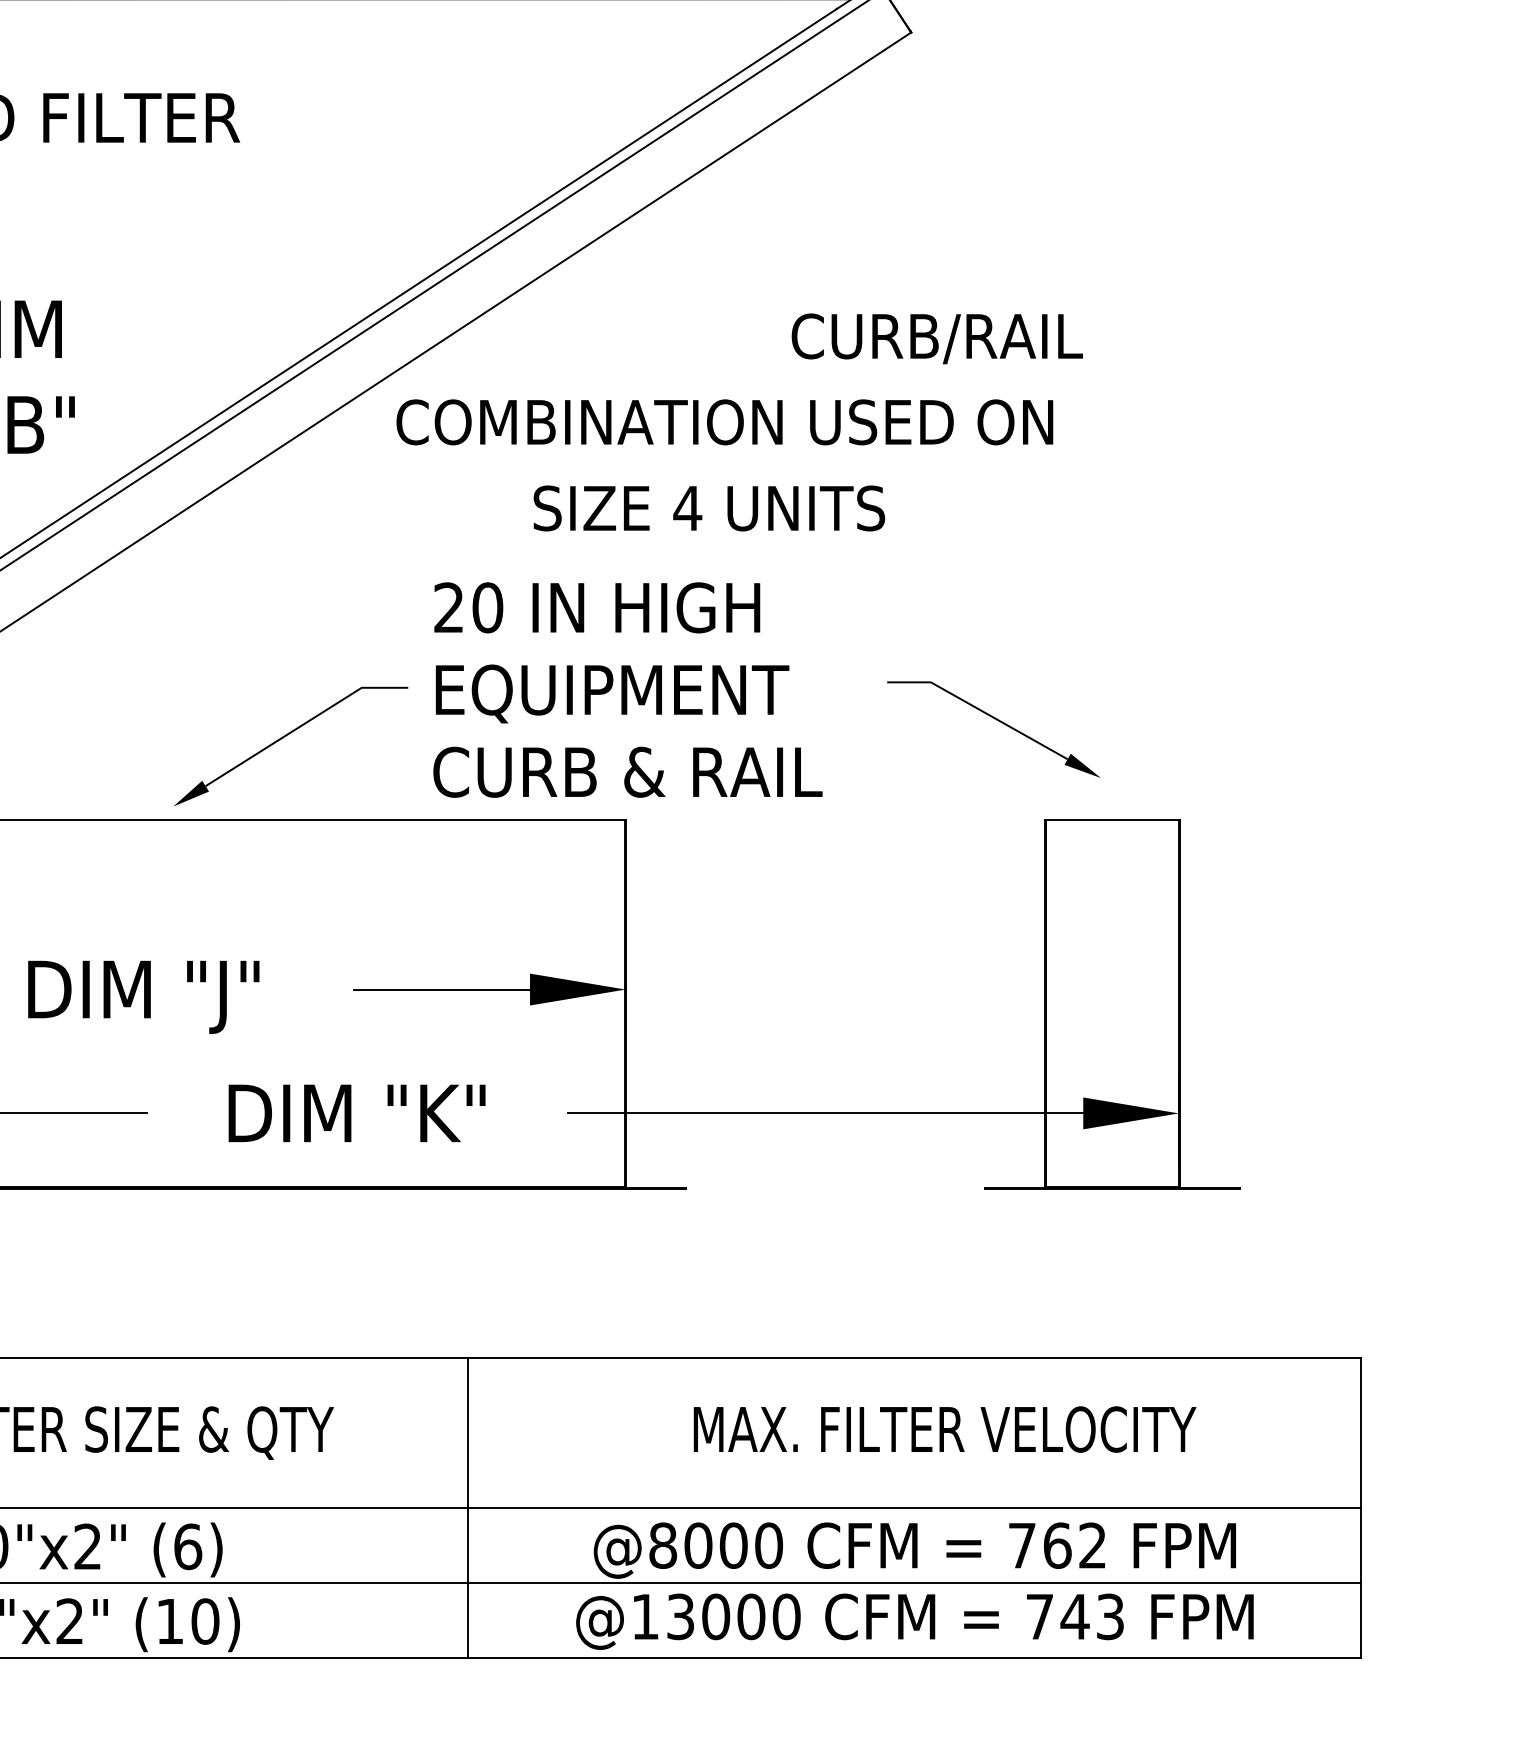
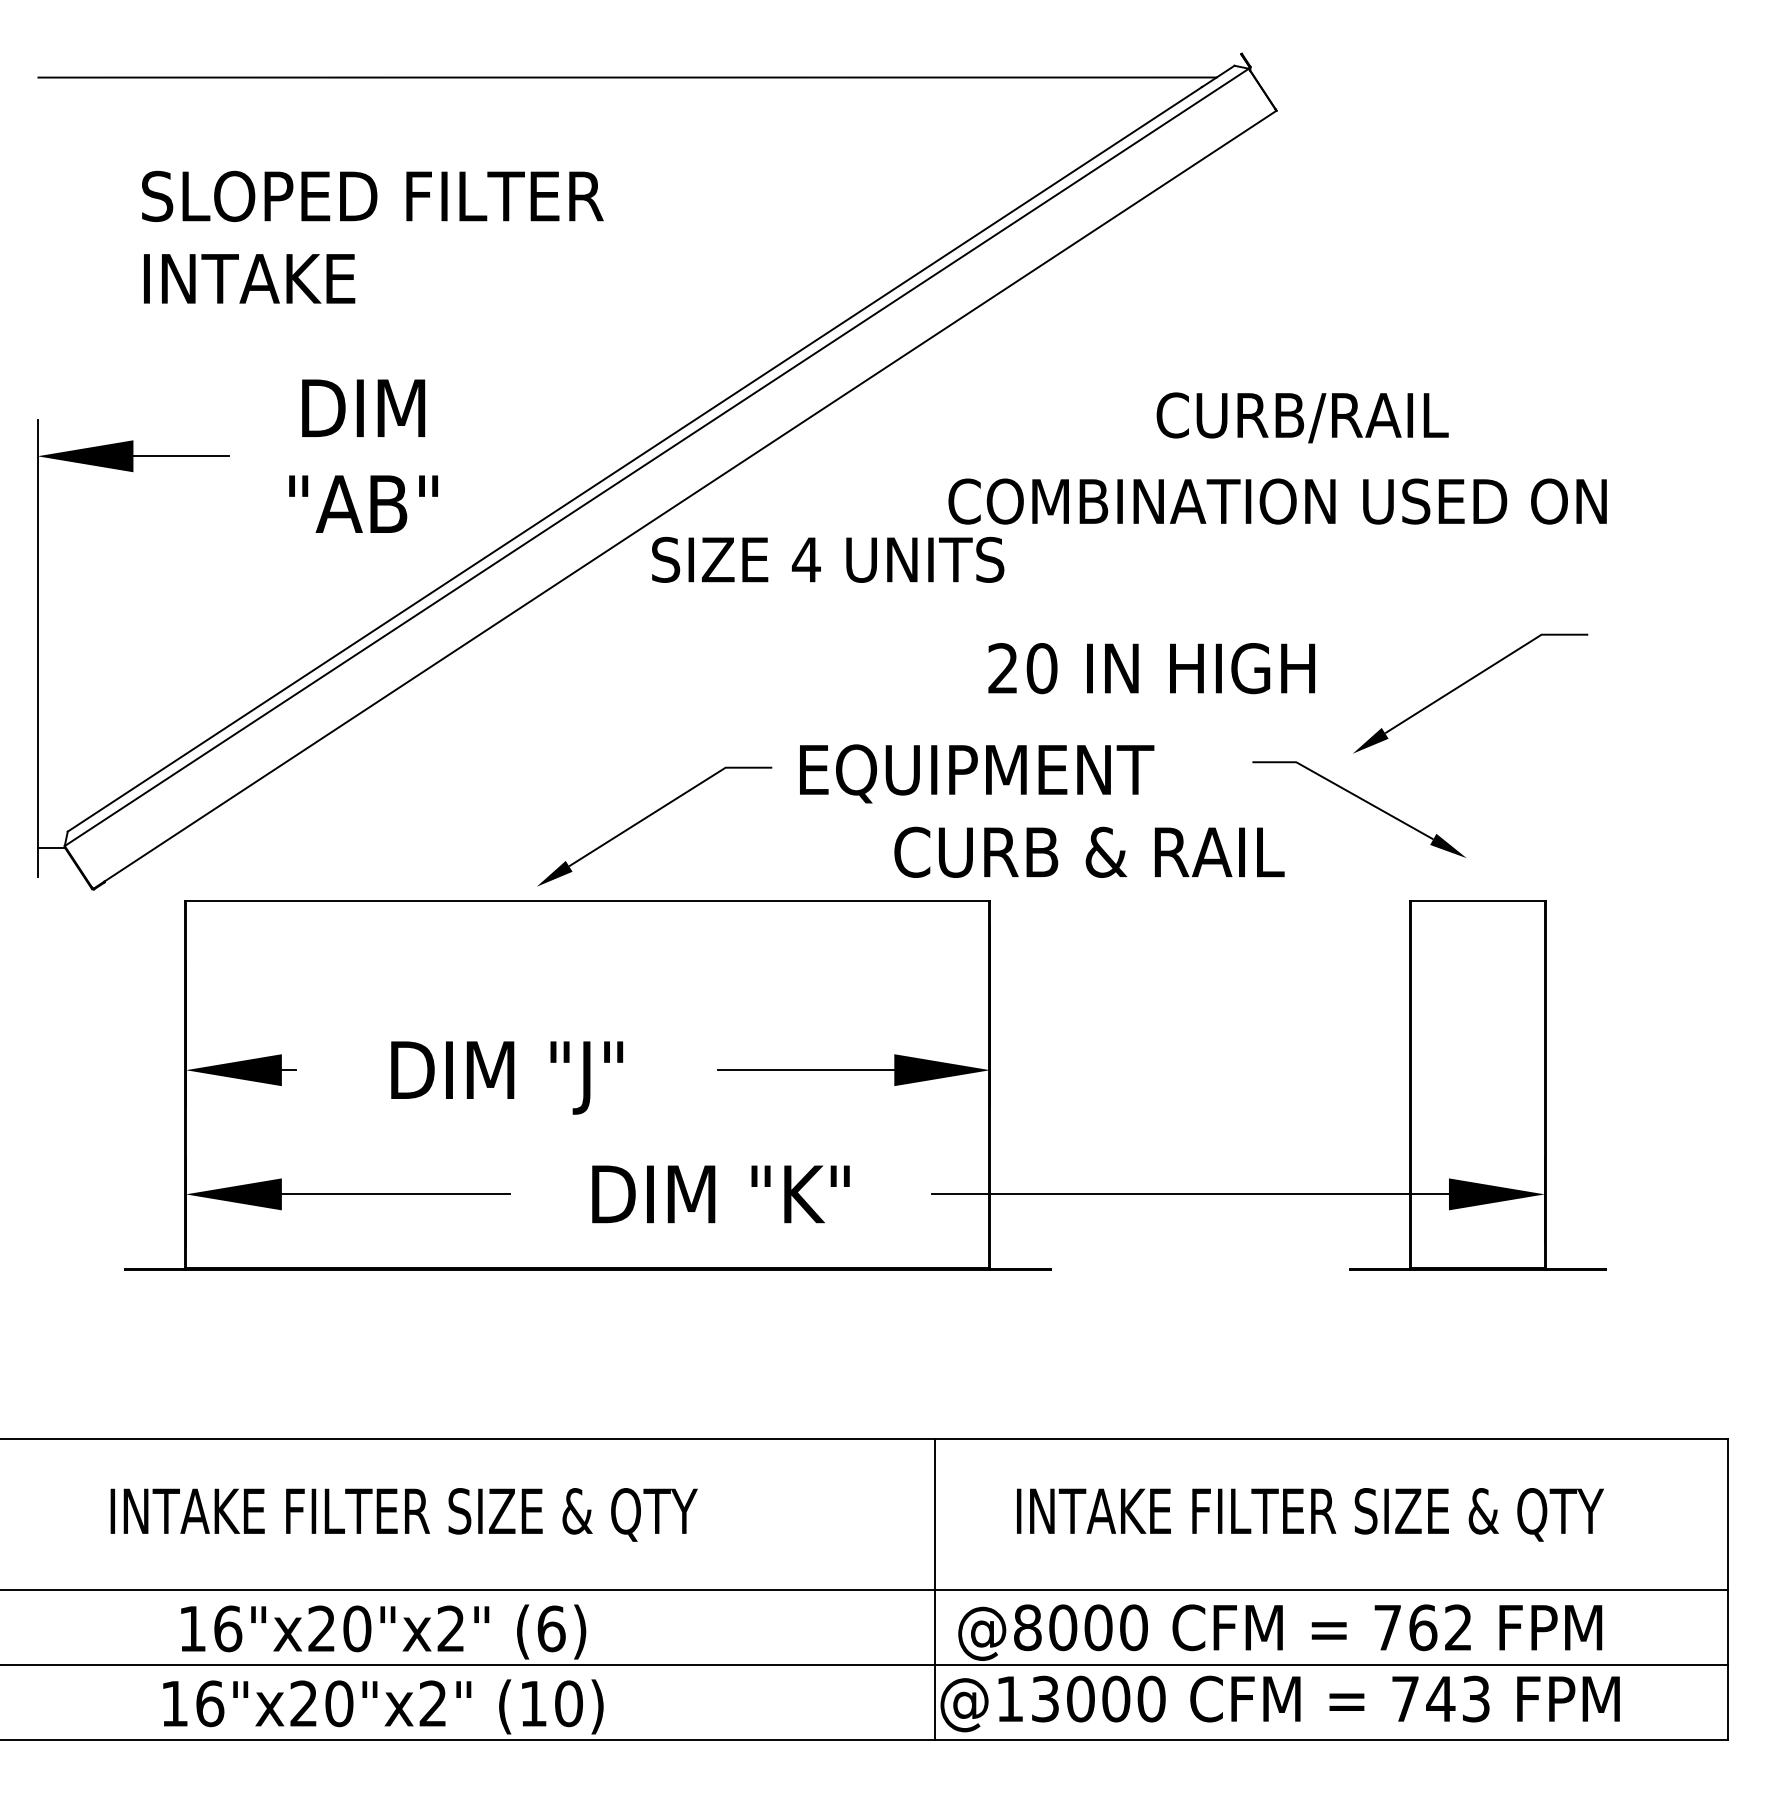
text: (724, 422) -> (1277, 501), moved
text: (709, 508) -> (828, 559), moved
part: (1097, 605) -> (1463, 685), added
text: (597, 607) -> (1151, 668), moved
text: (627, 771) -> (1089, 851), moved
text: (945, 1432) -> (1310, 1514), MAX. FILTER VELOCITY -> INTAKE FILTER SIZE & QTY
line: (468, 1507) -> (935, 1589), moved

